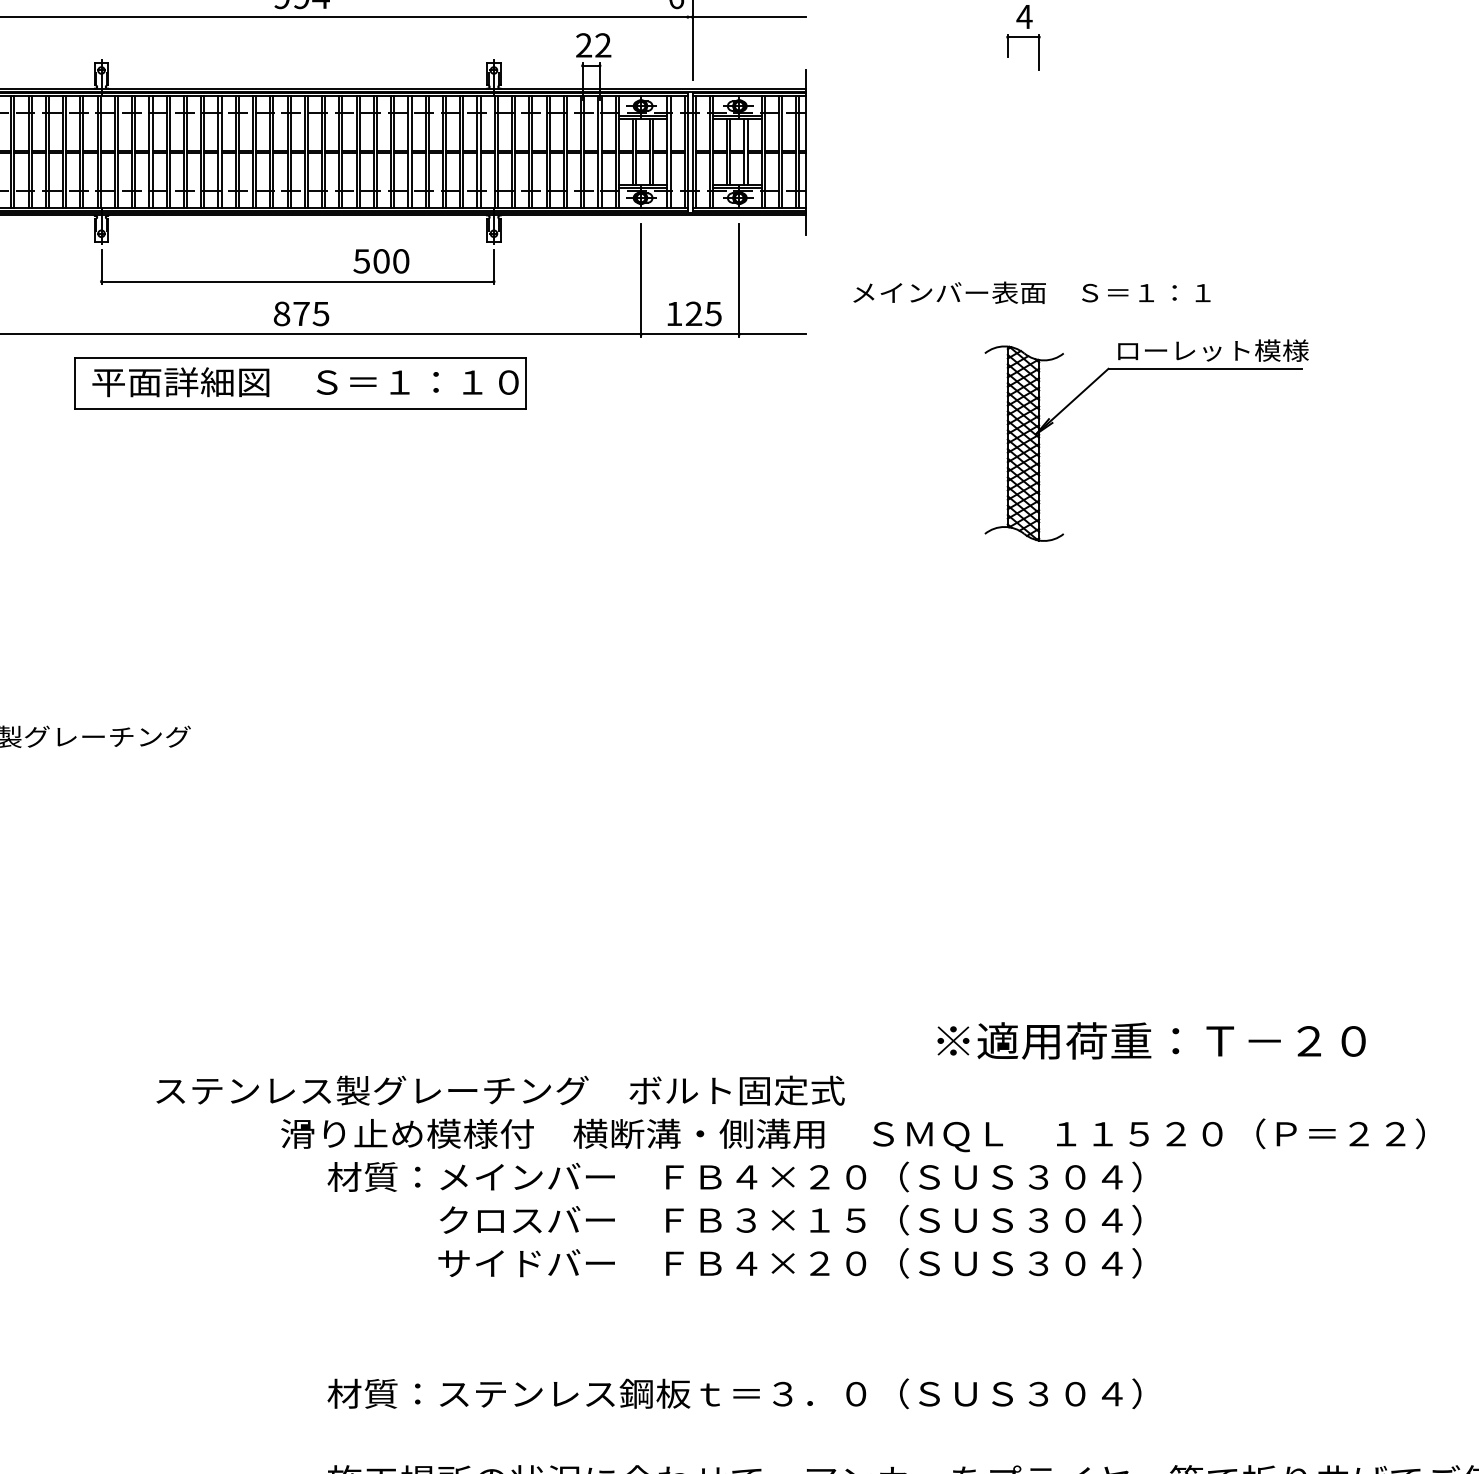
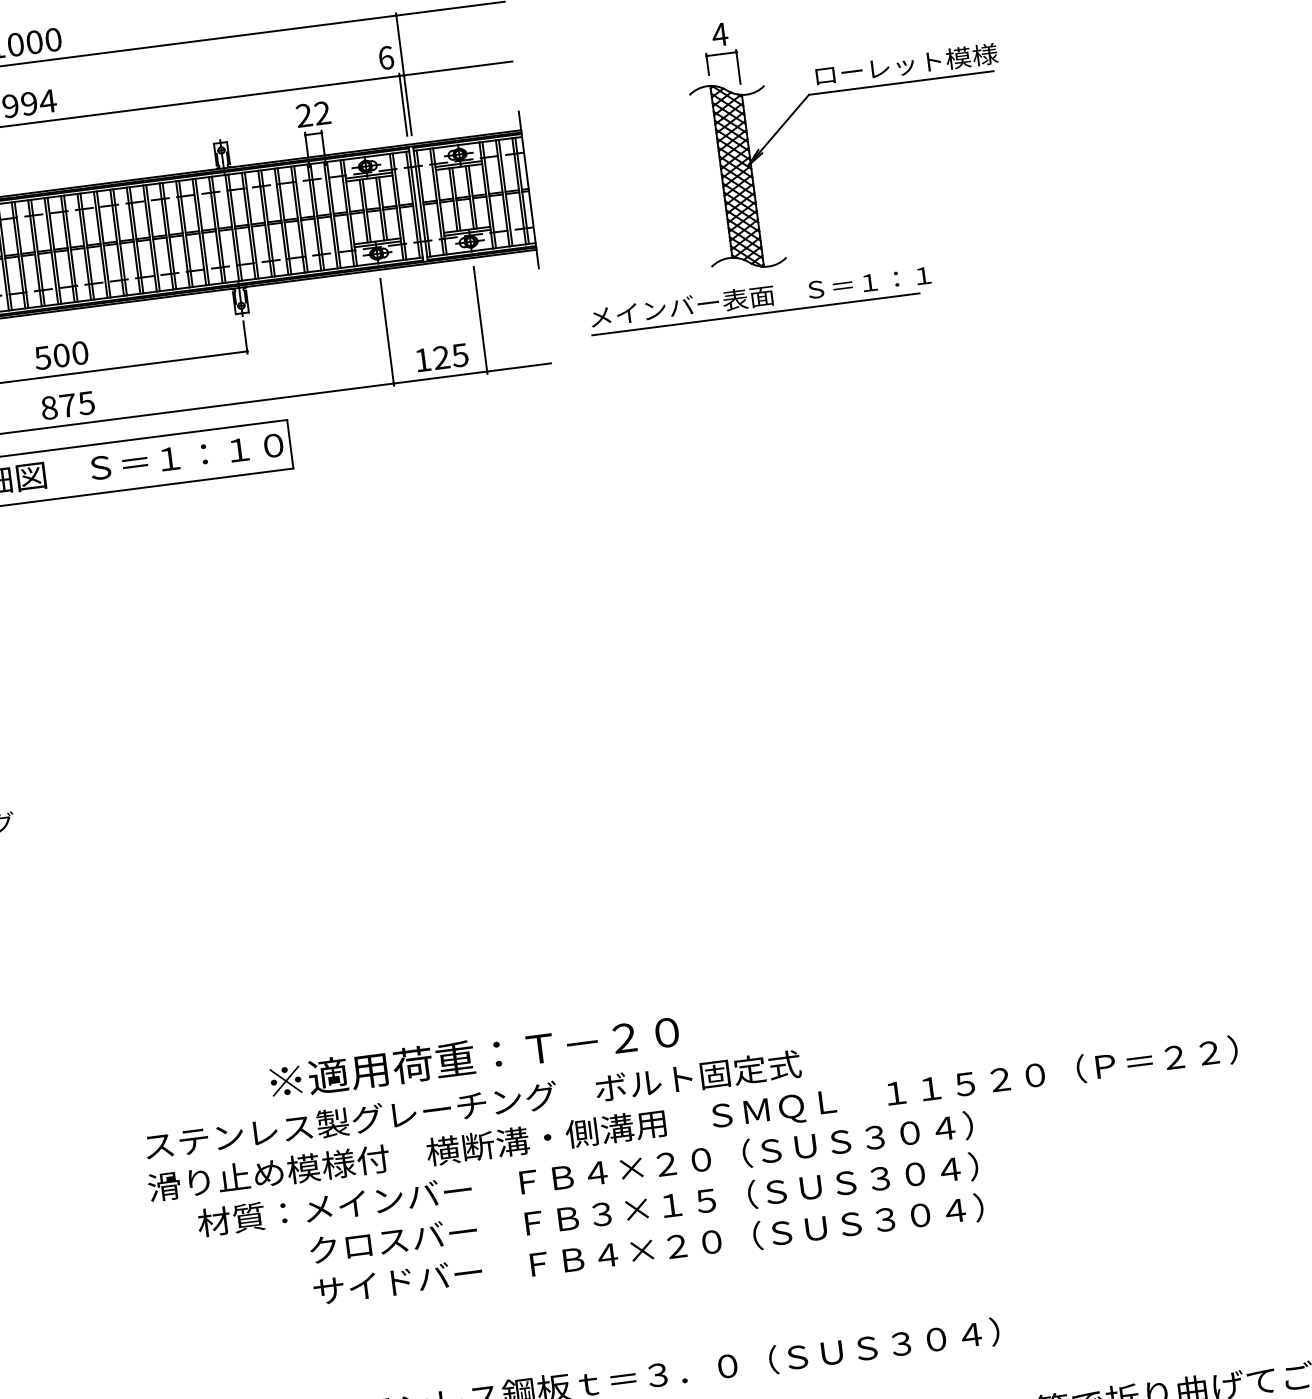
line: (687, 46) -> (402, 103), added
text: (381, 261) -> (61, 355), moved
line: (1024, 310) -> (755, 314), added
part: (1146, 369) -> (845, 90), moved
text: (1151, 1040) -> (474, 1056), moved
text: (500, 1090) -> (473, 1105), moved

